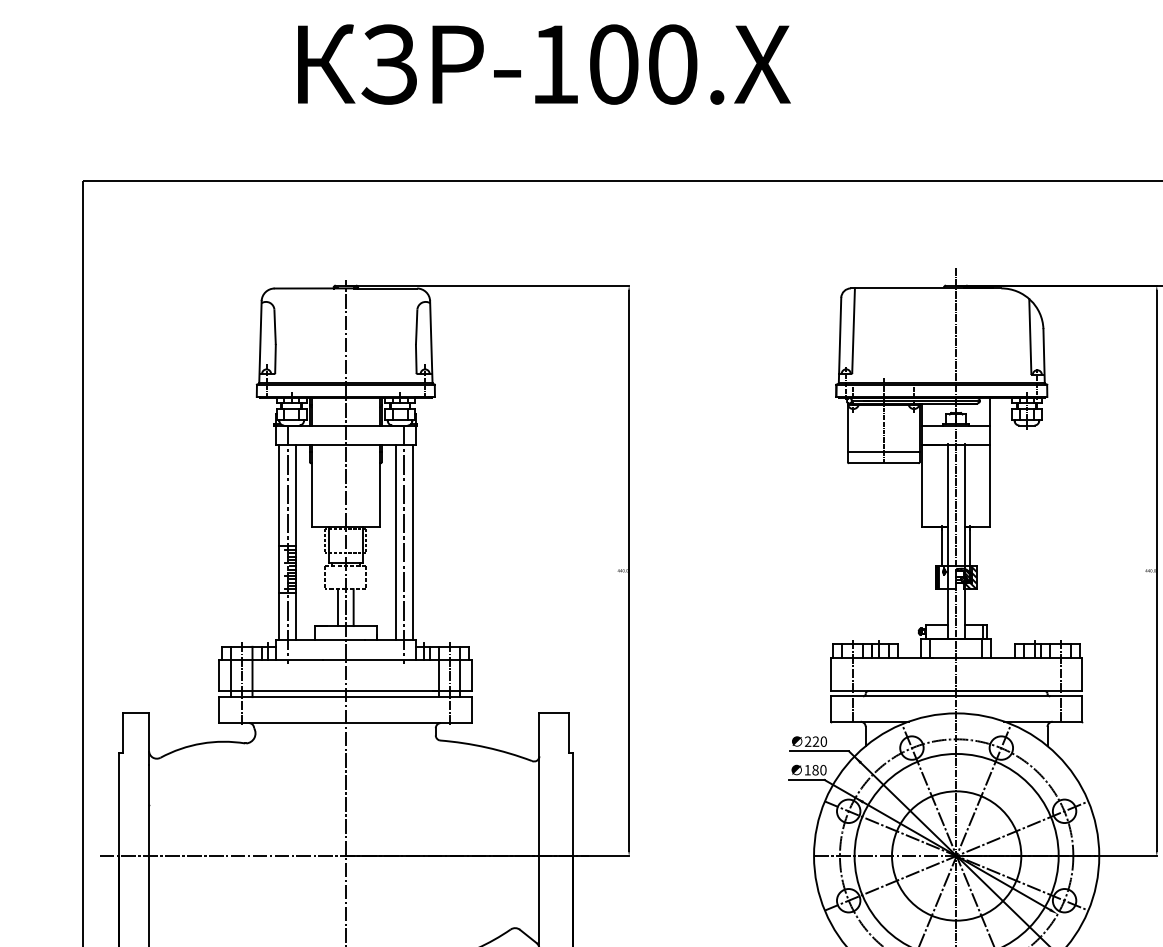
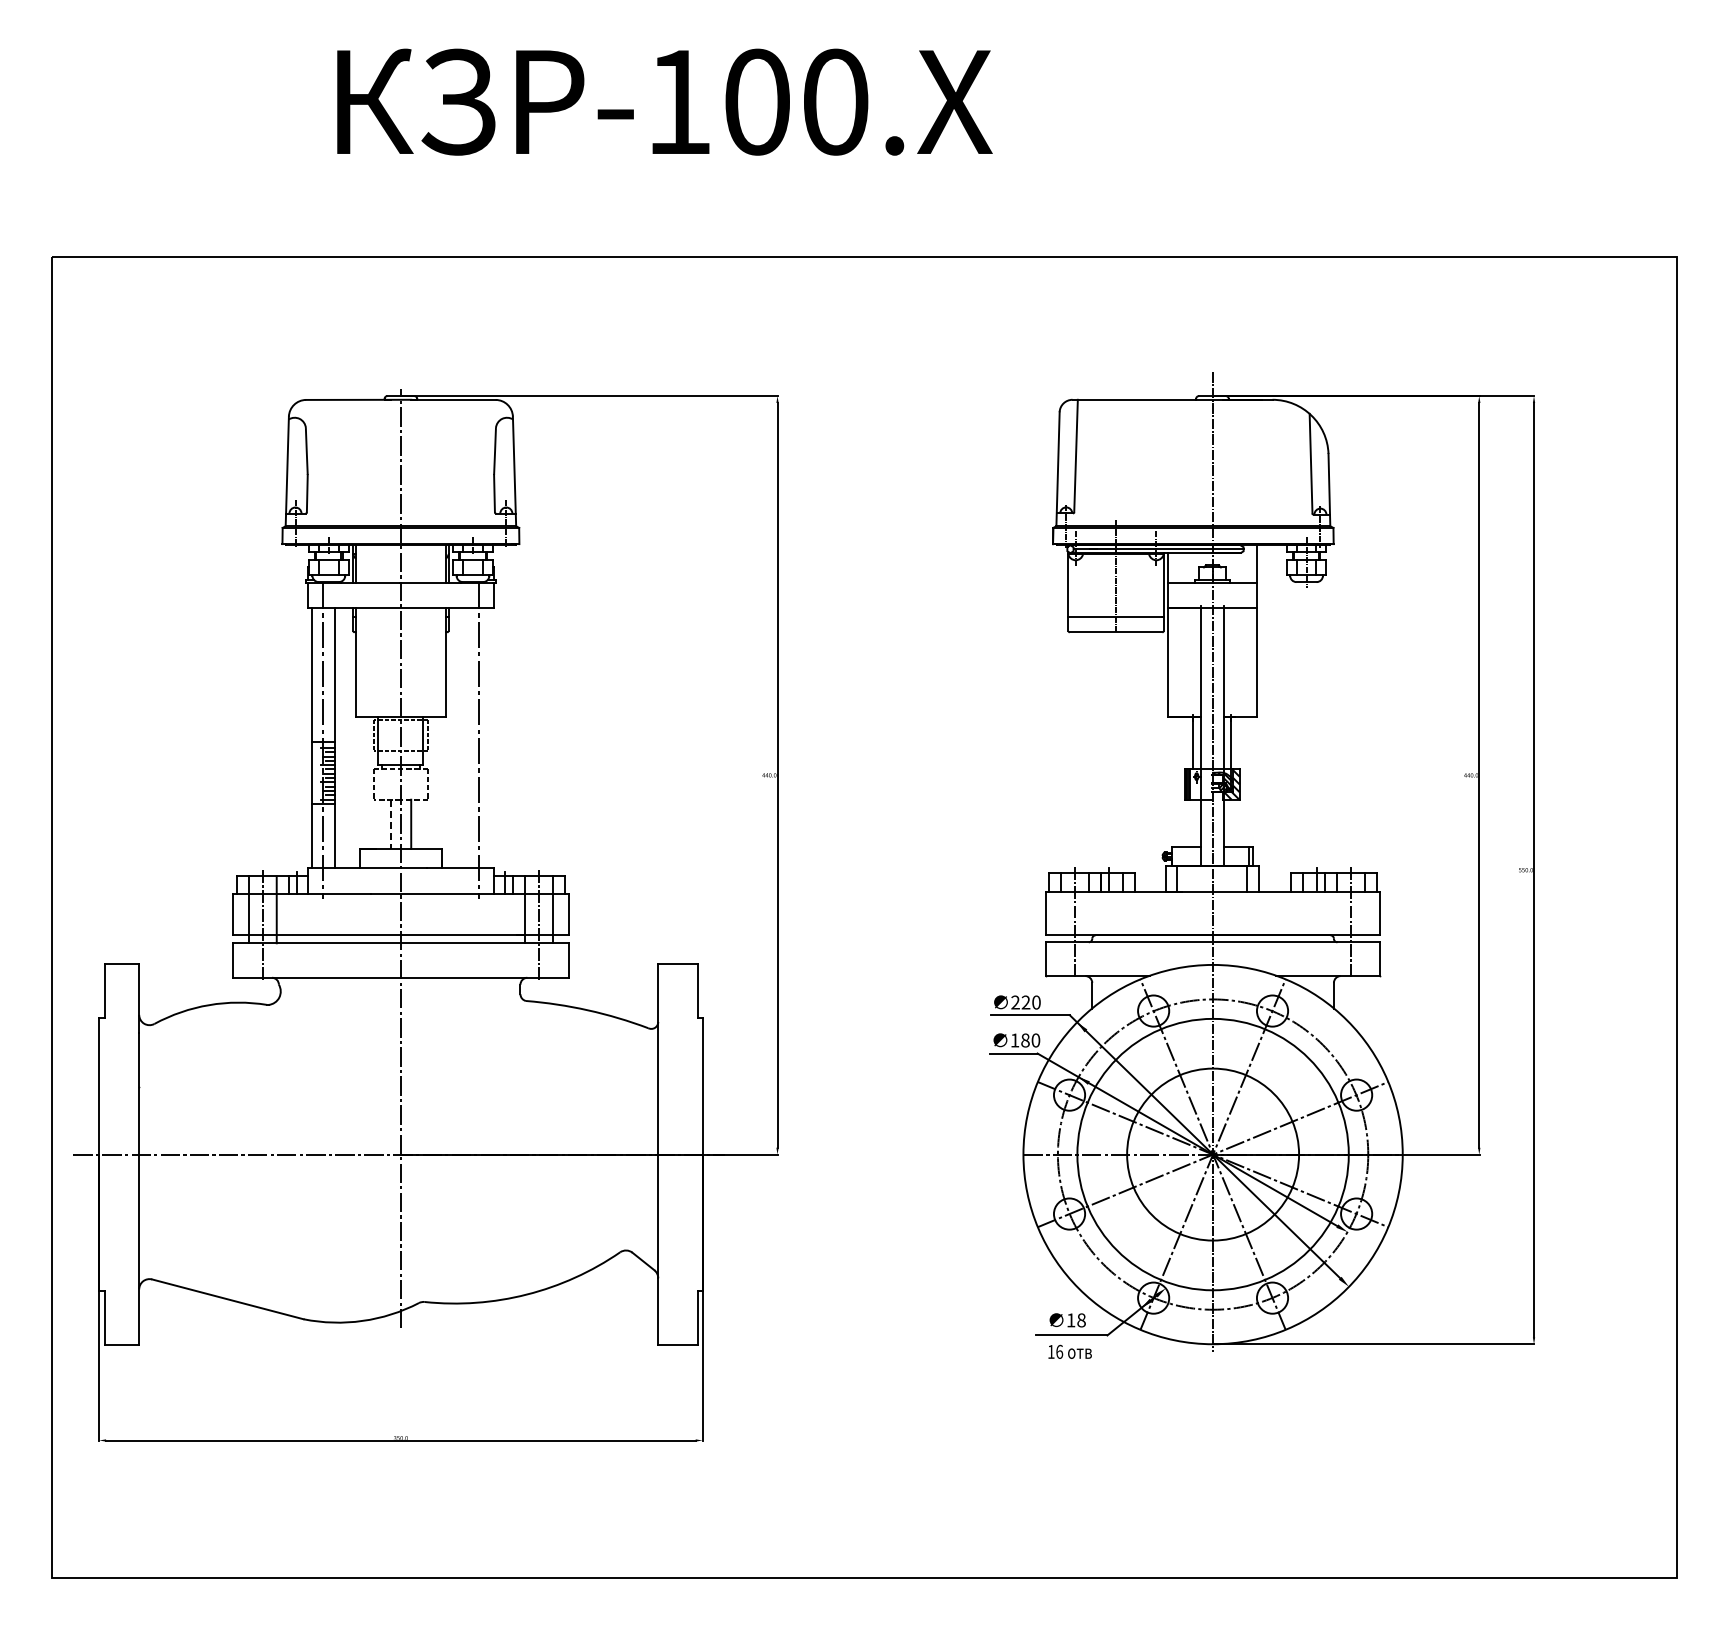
line: (395, 542) -> (467, 737), removed
line: (412, 542) -> (489, 737), removed
line: (338, 607) -> (390, 824), solid -> dashed

